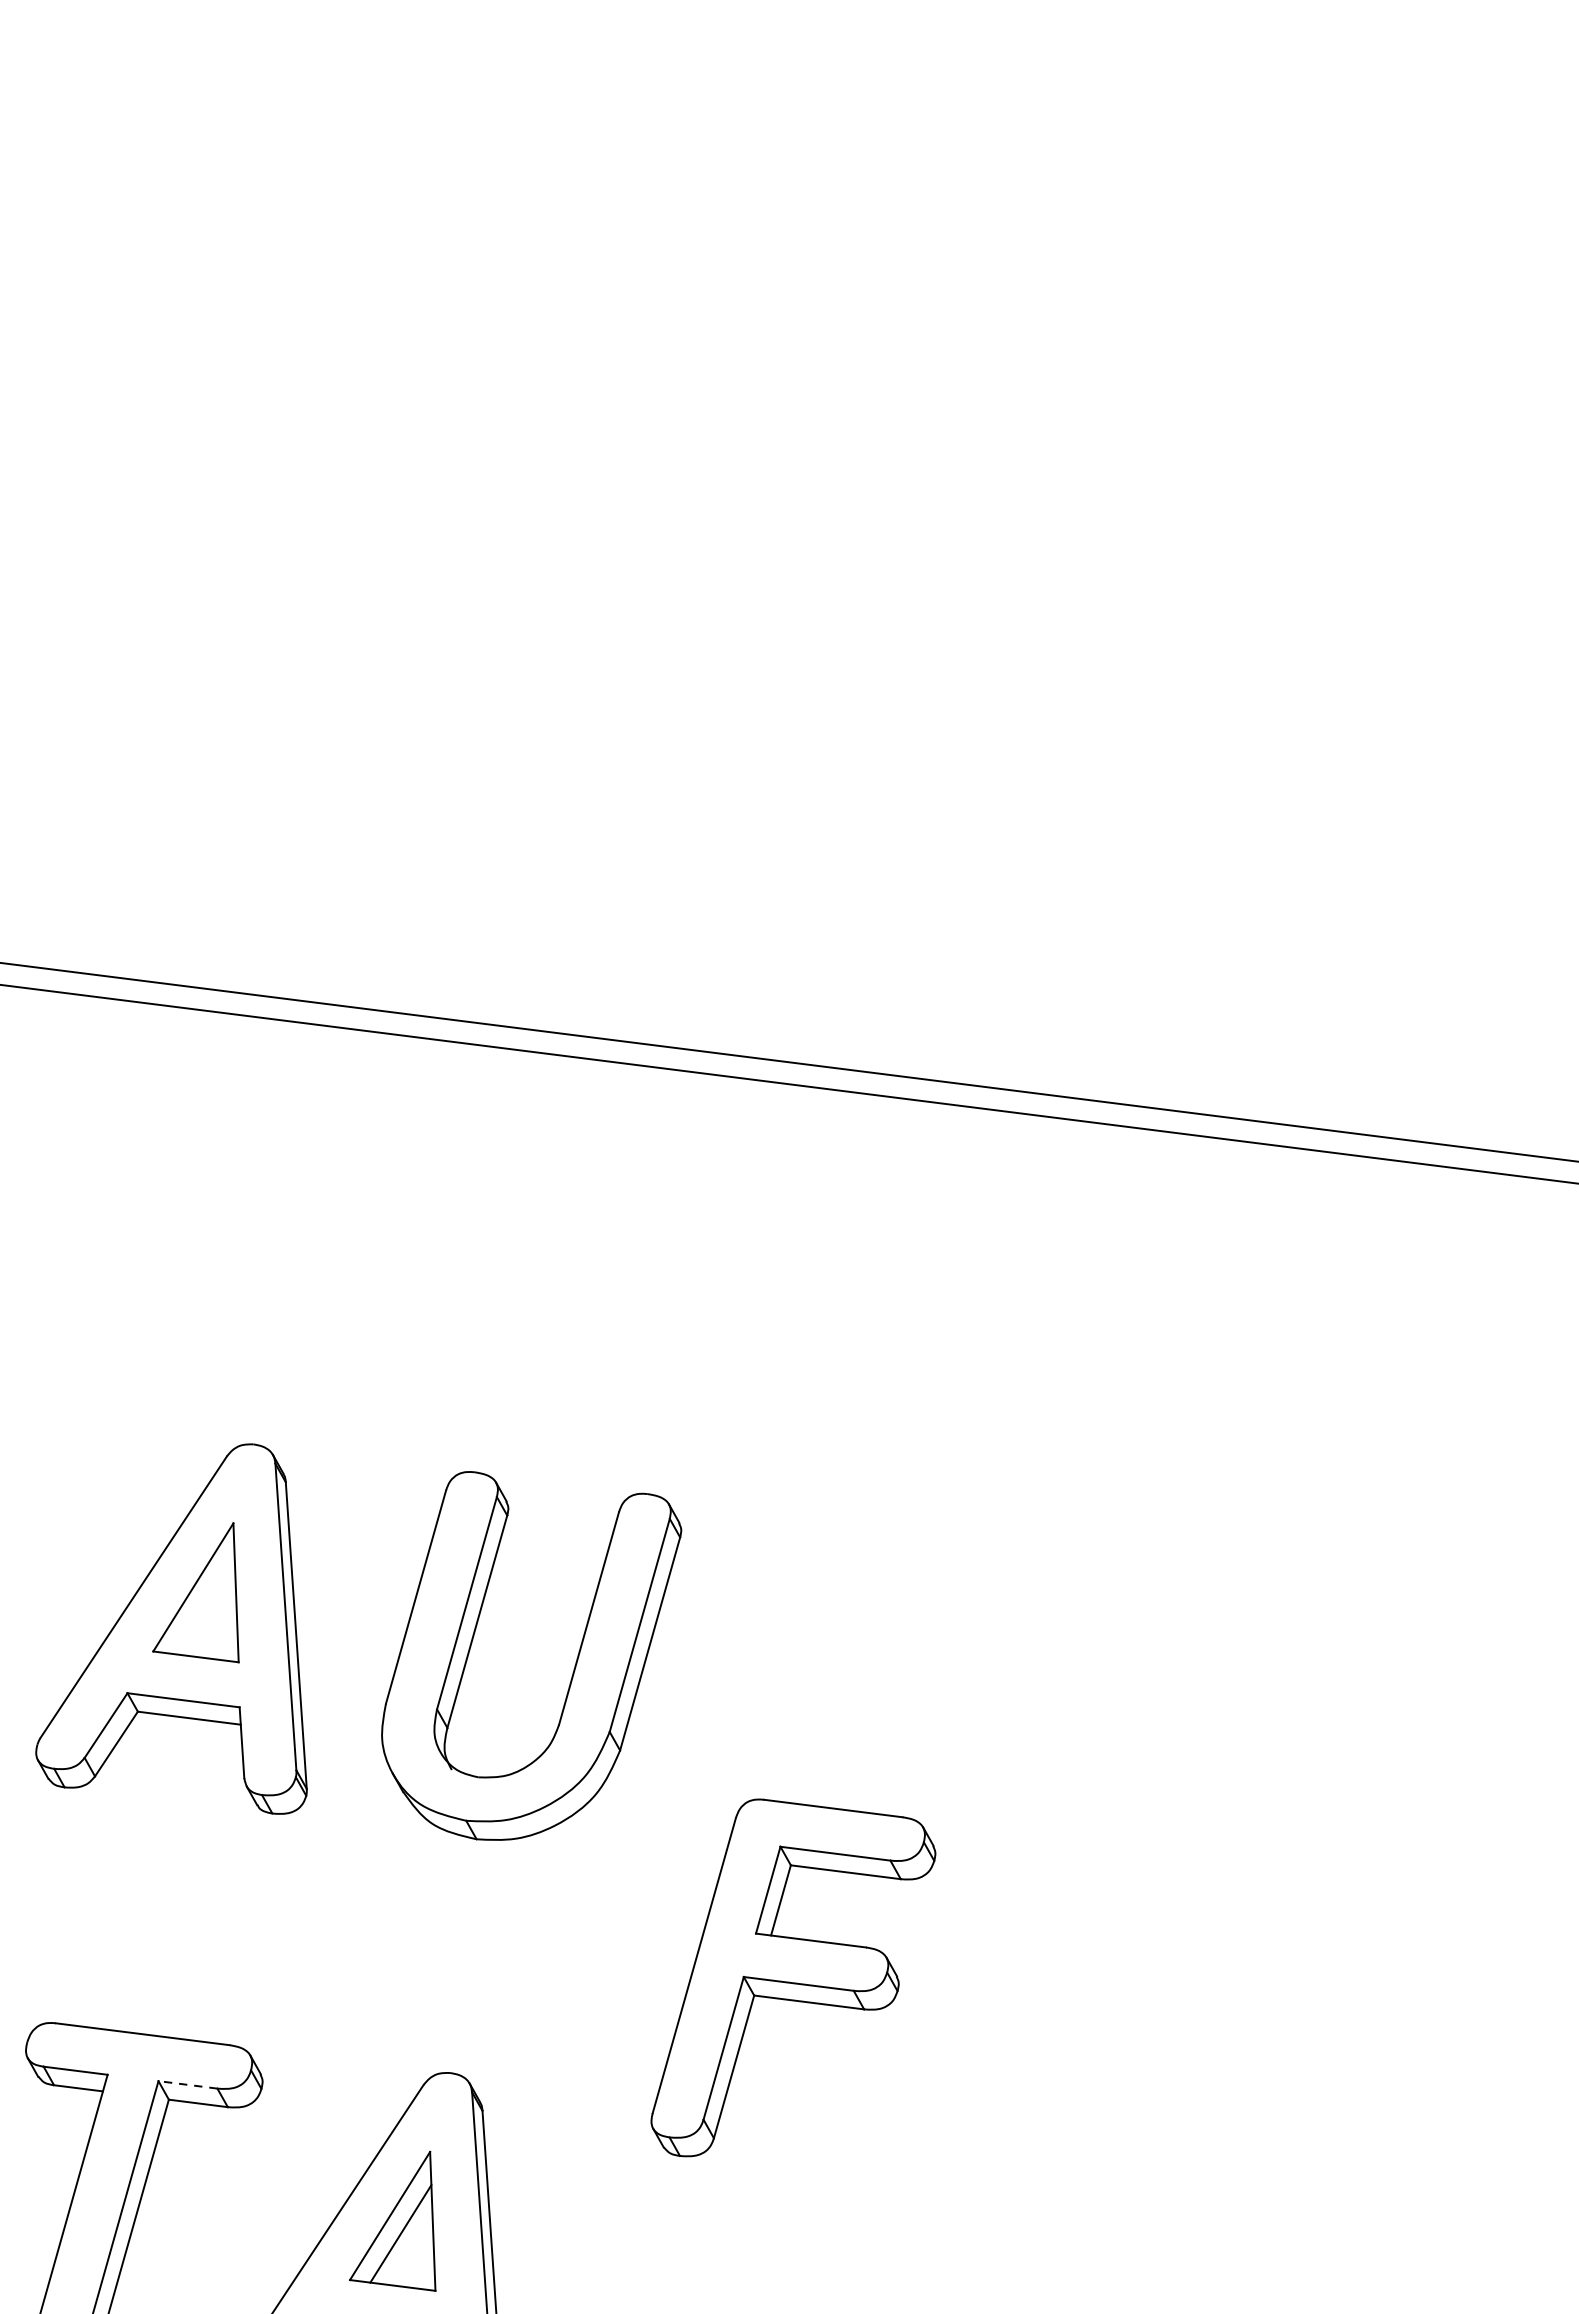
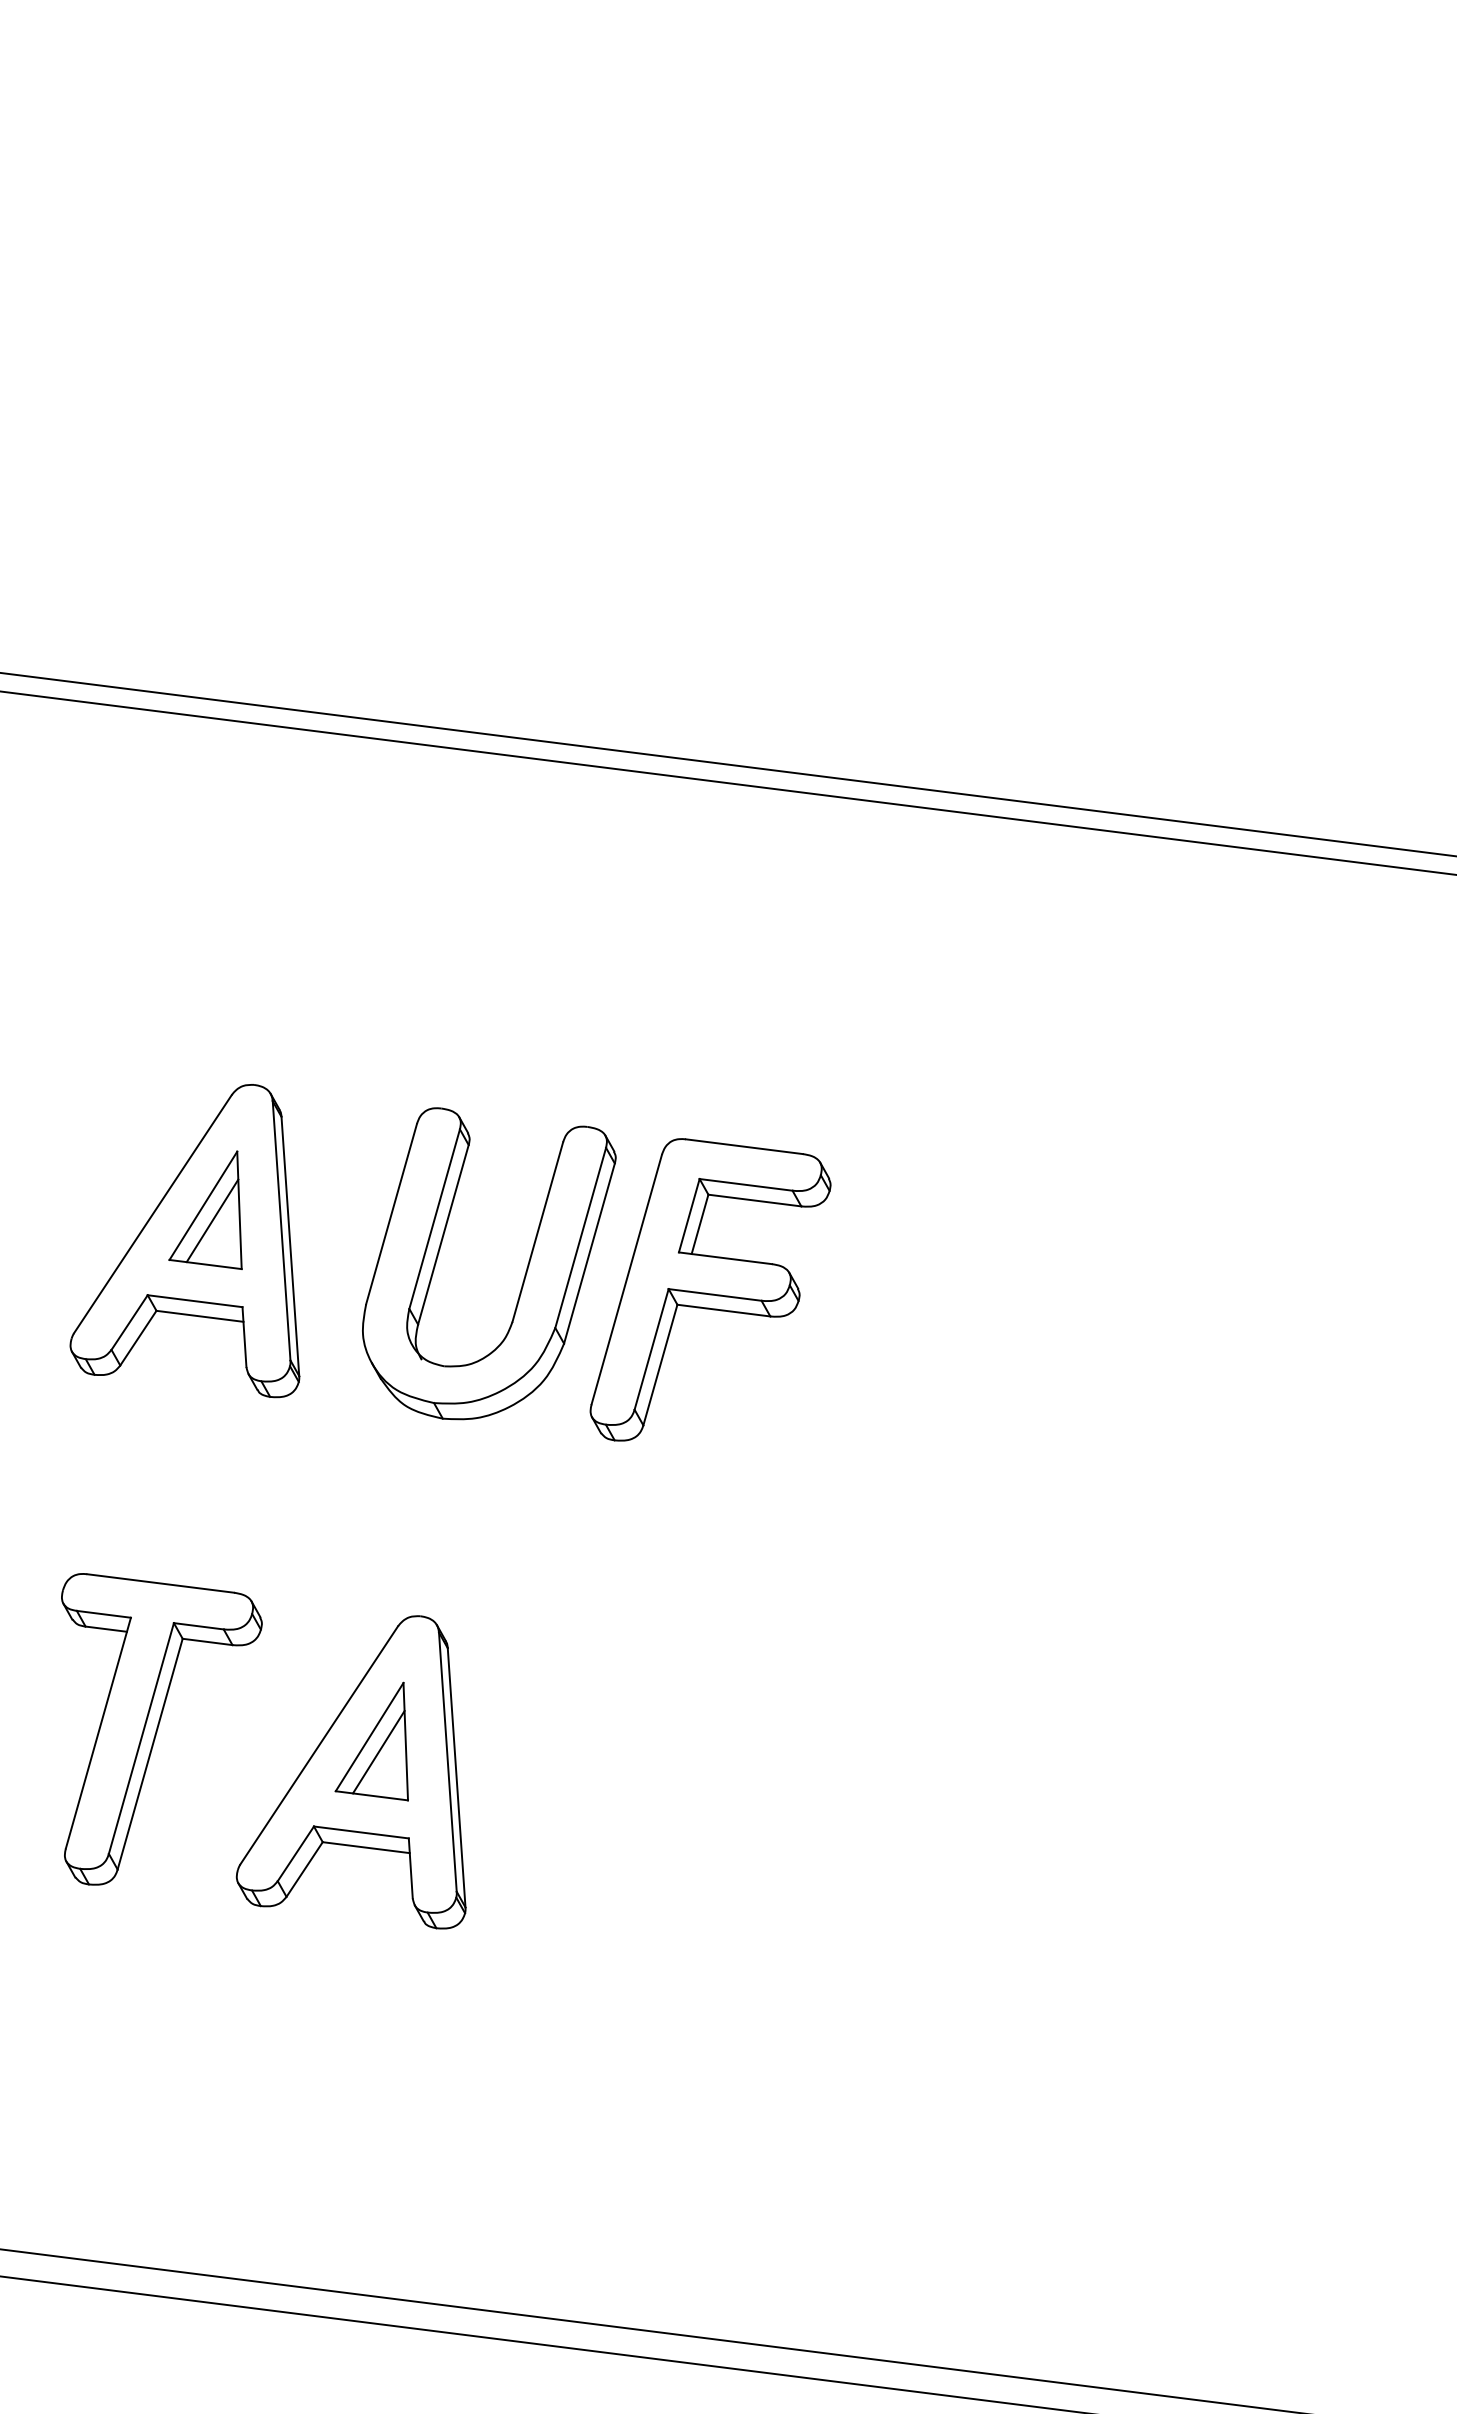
line: (204, 1604) -> (212, 1220), added
part: (793, 1977) -> (710, 1289), moved
line: (187, 2085) -> (198, 1626), dashed -> solid

